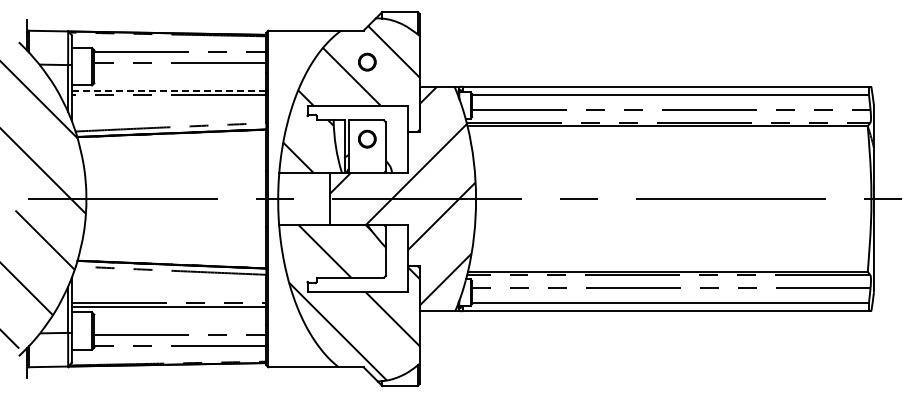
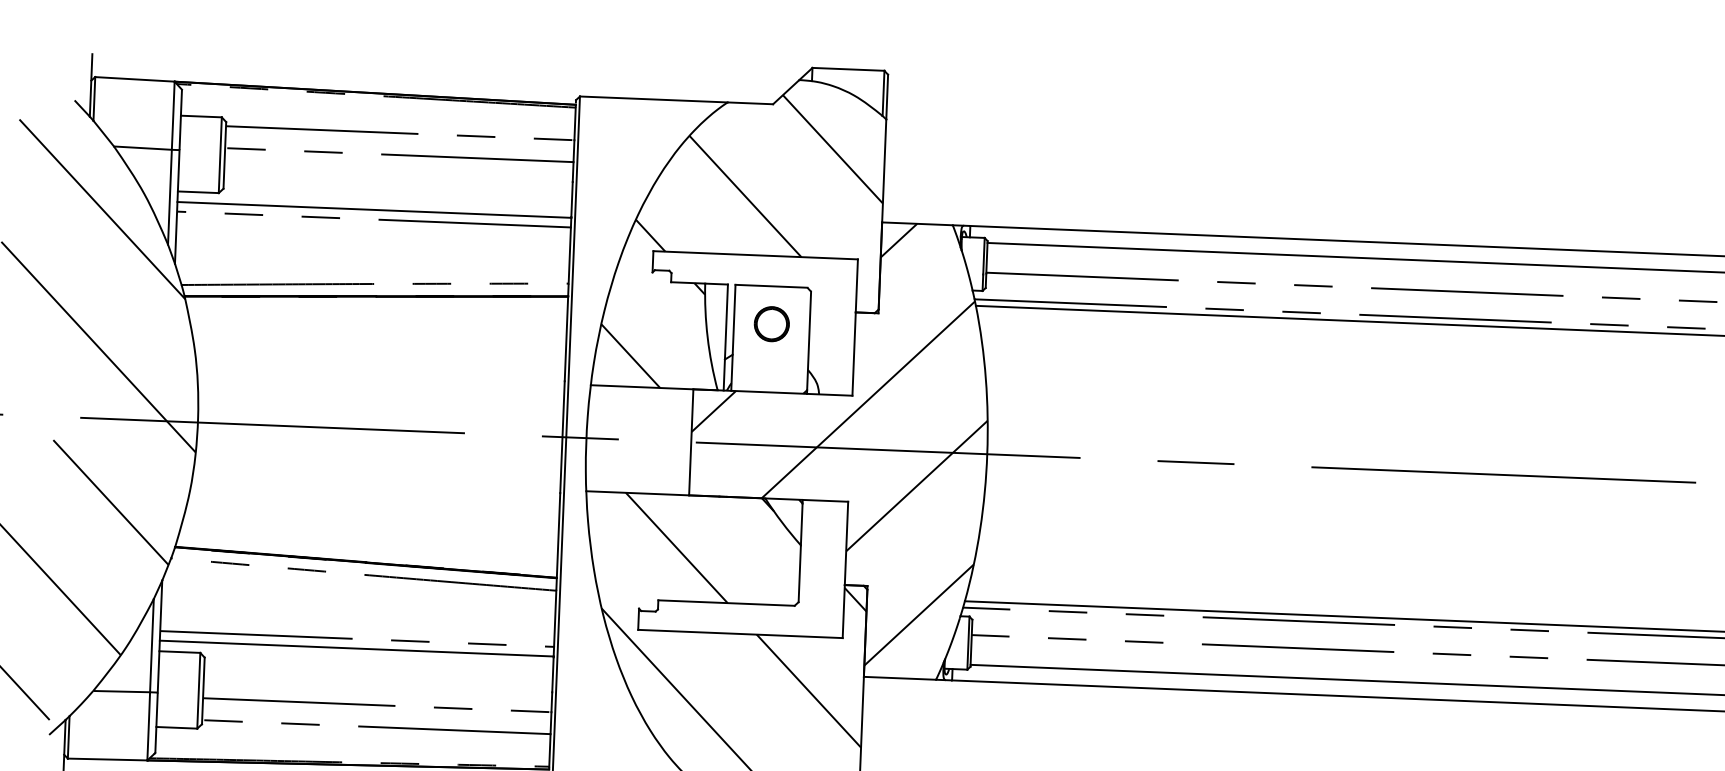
part: (367, 61) -> (778, 166), removed
line: (168, 90) -> (373, 209), dashed -> solid

